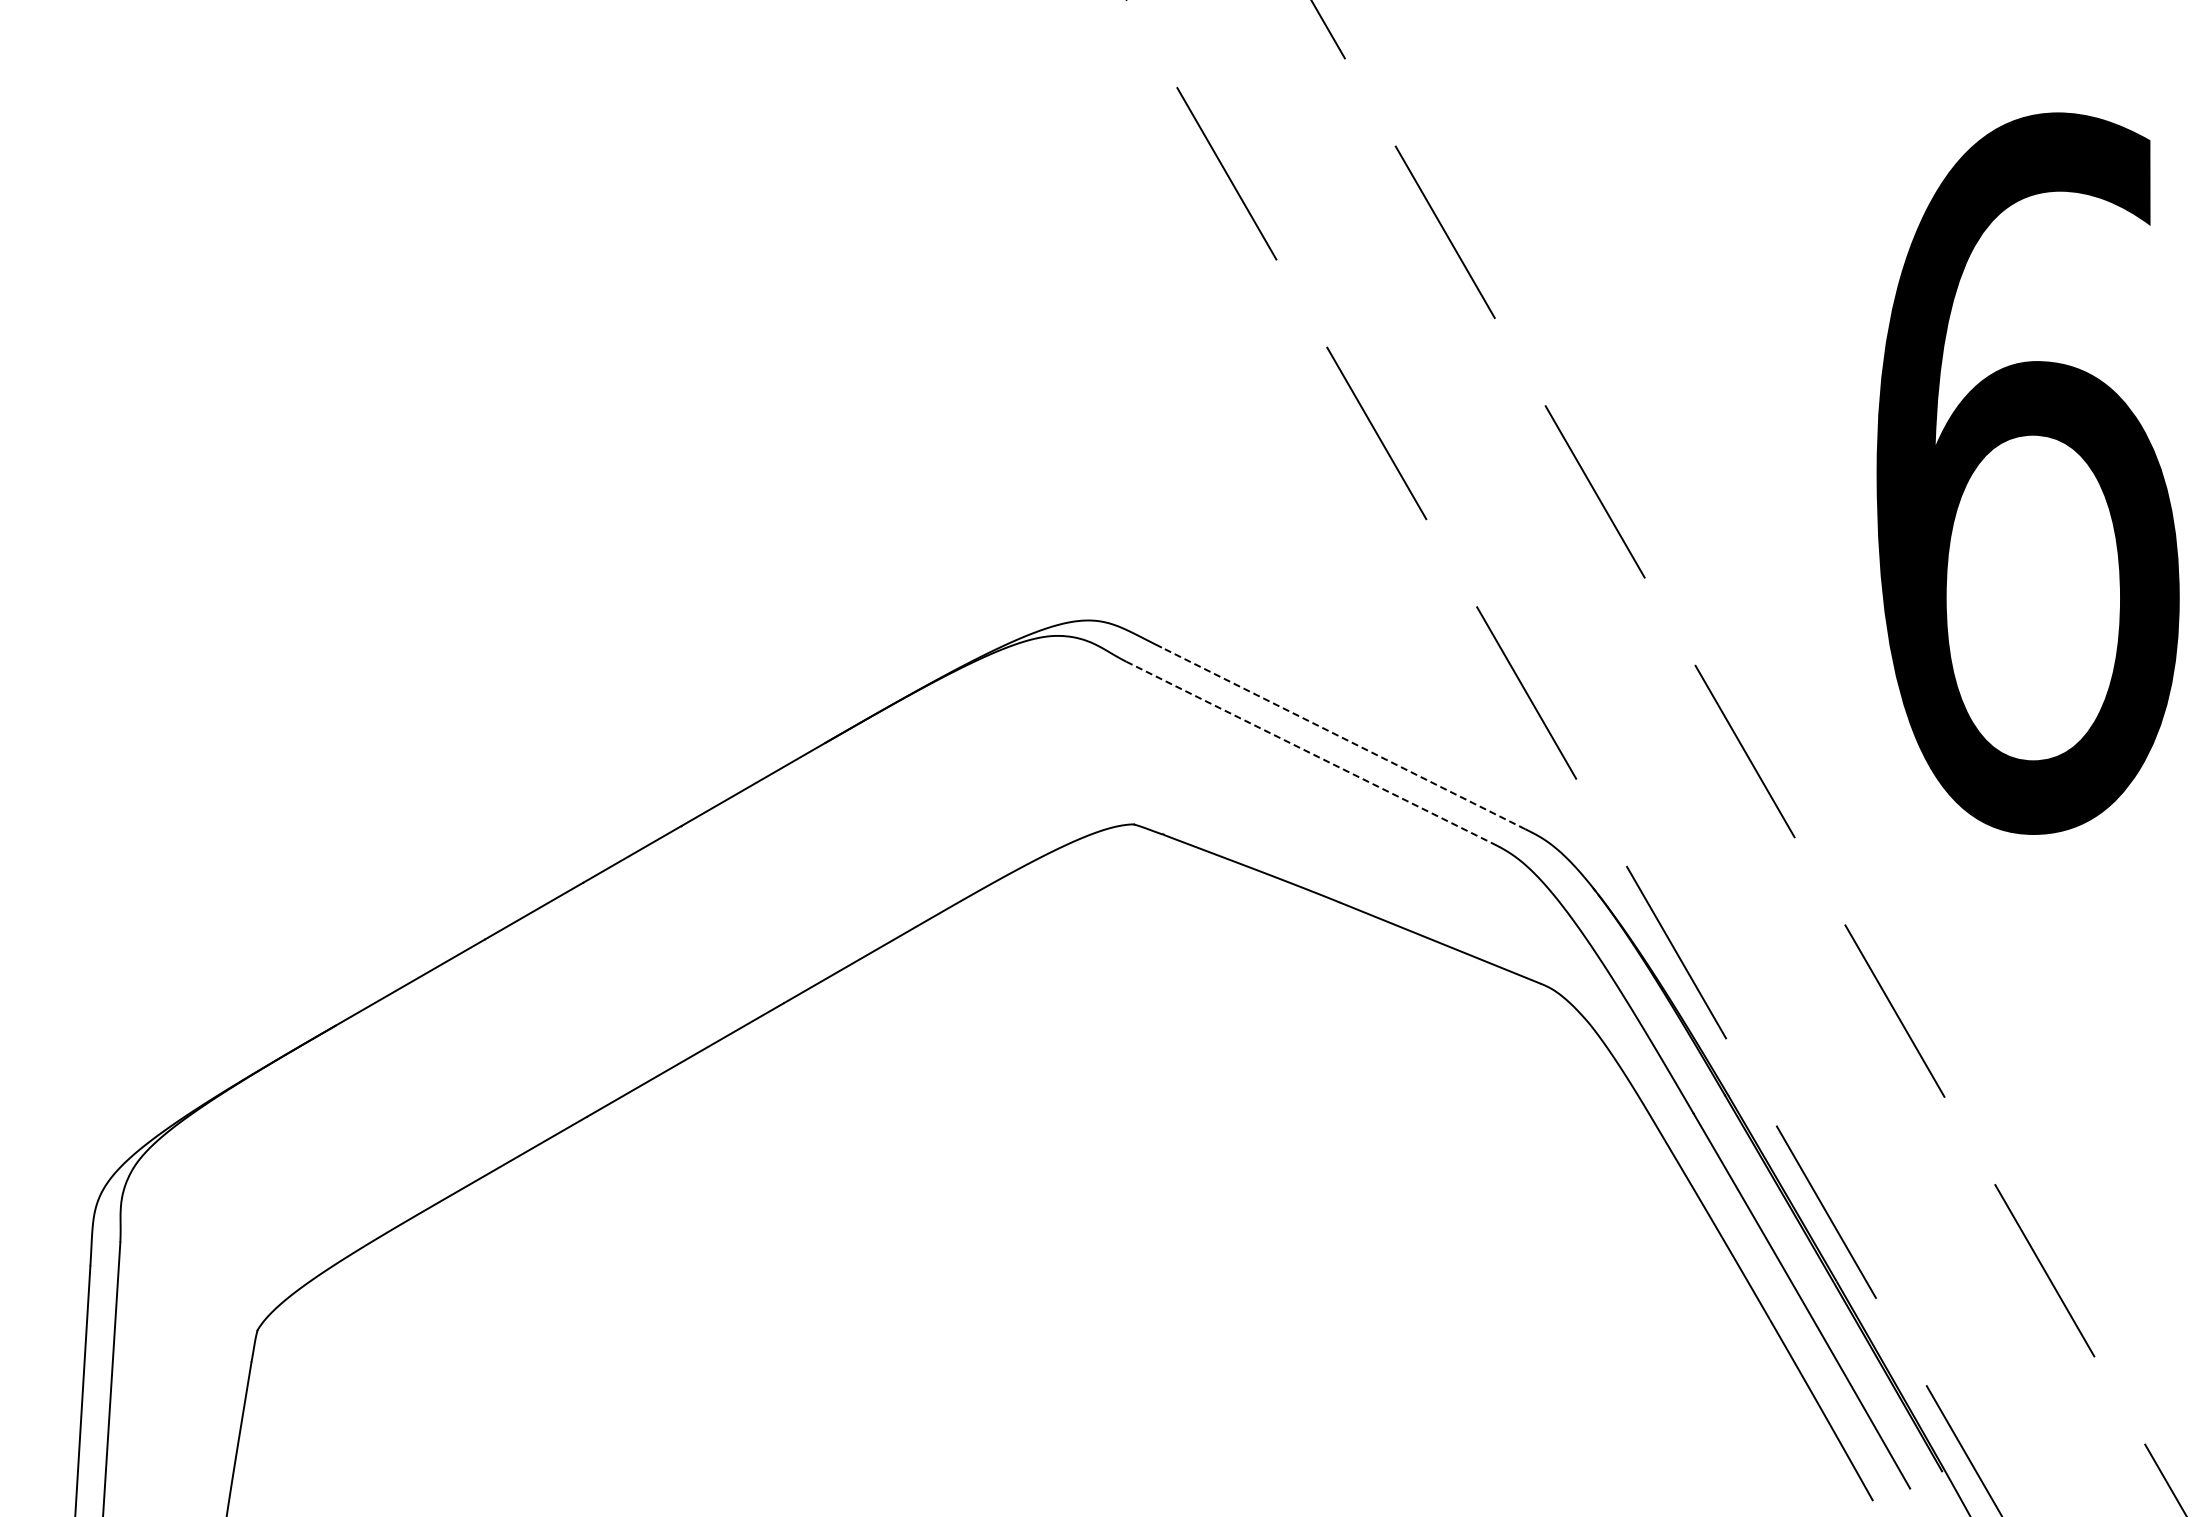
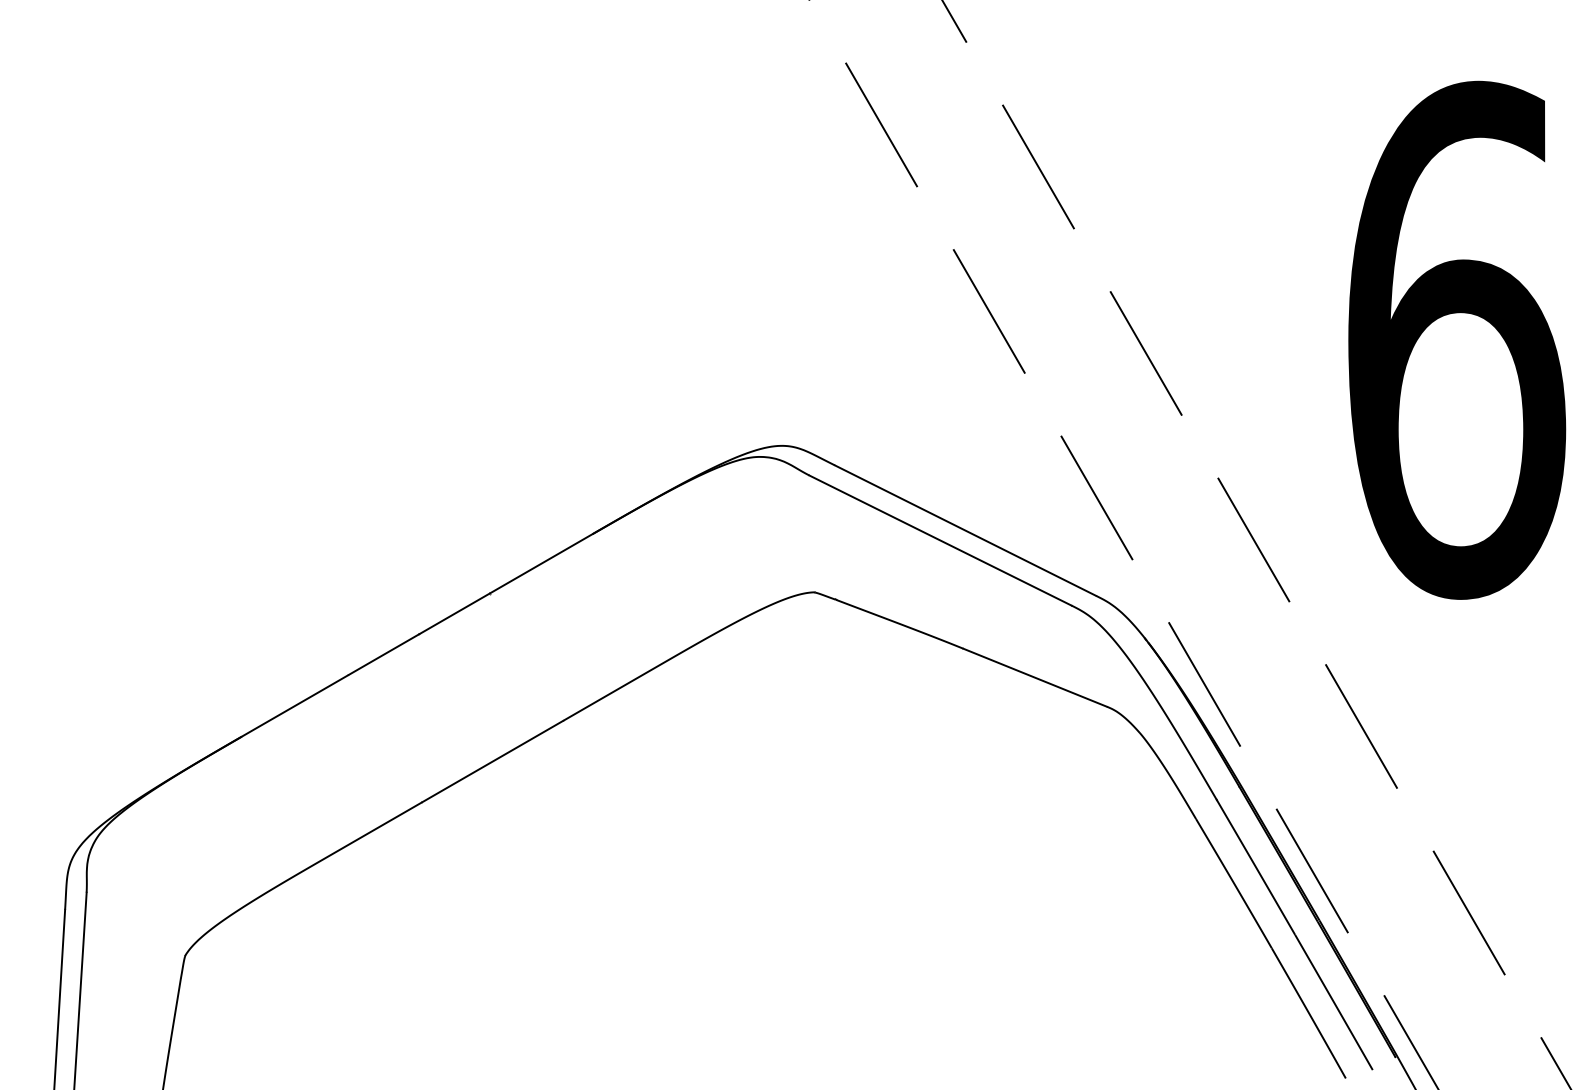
line: (1343, 738) -> (965, 530), dashed -> solid
line: (1308, 752) -> (940, 540), dashed -> solid

